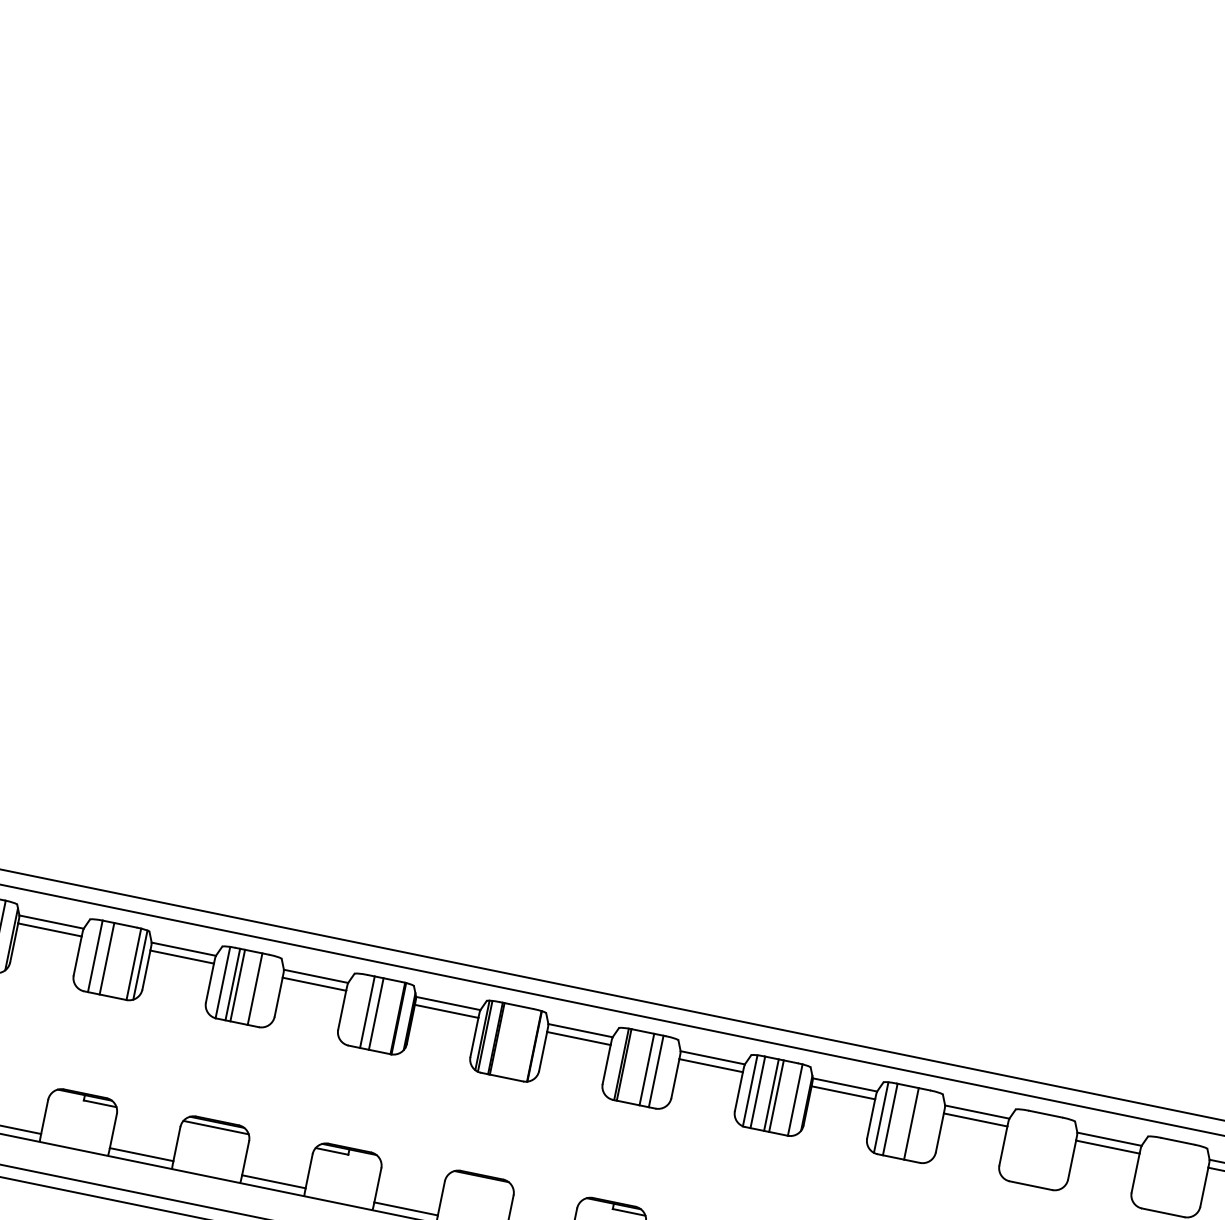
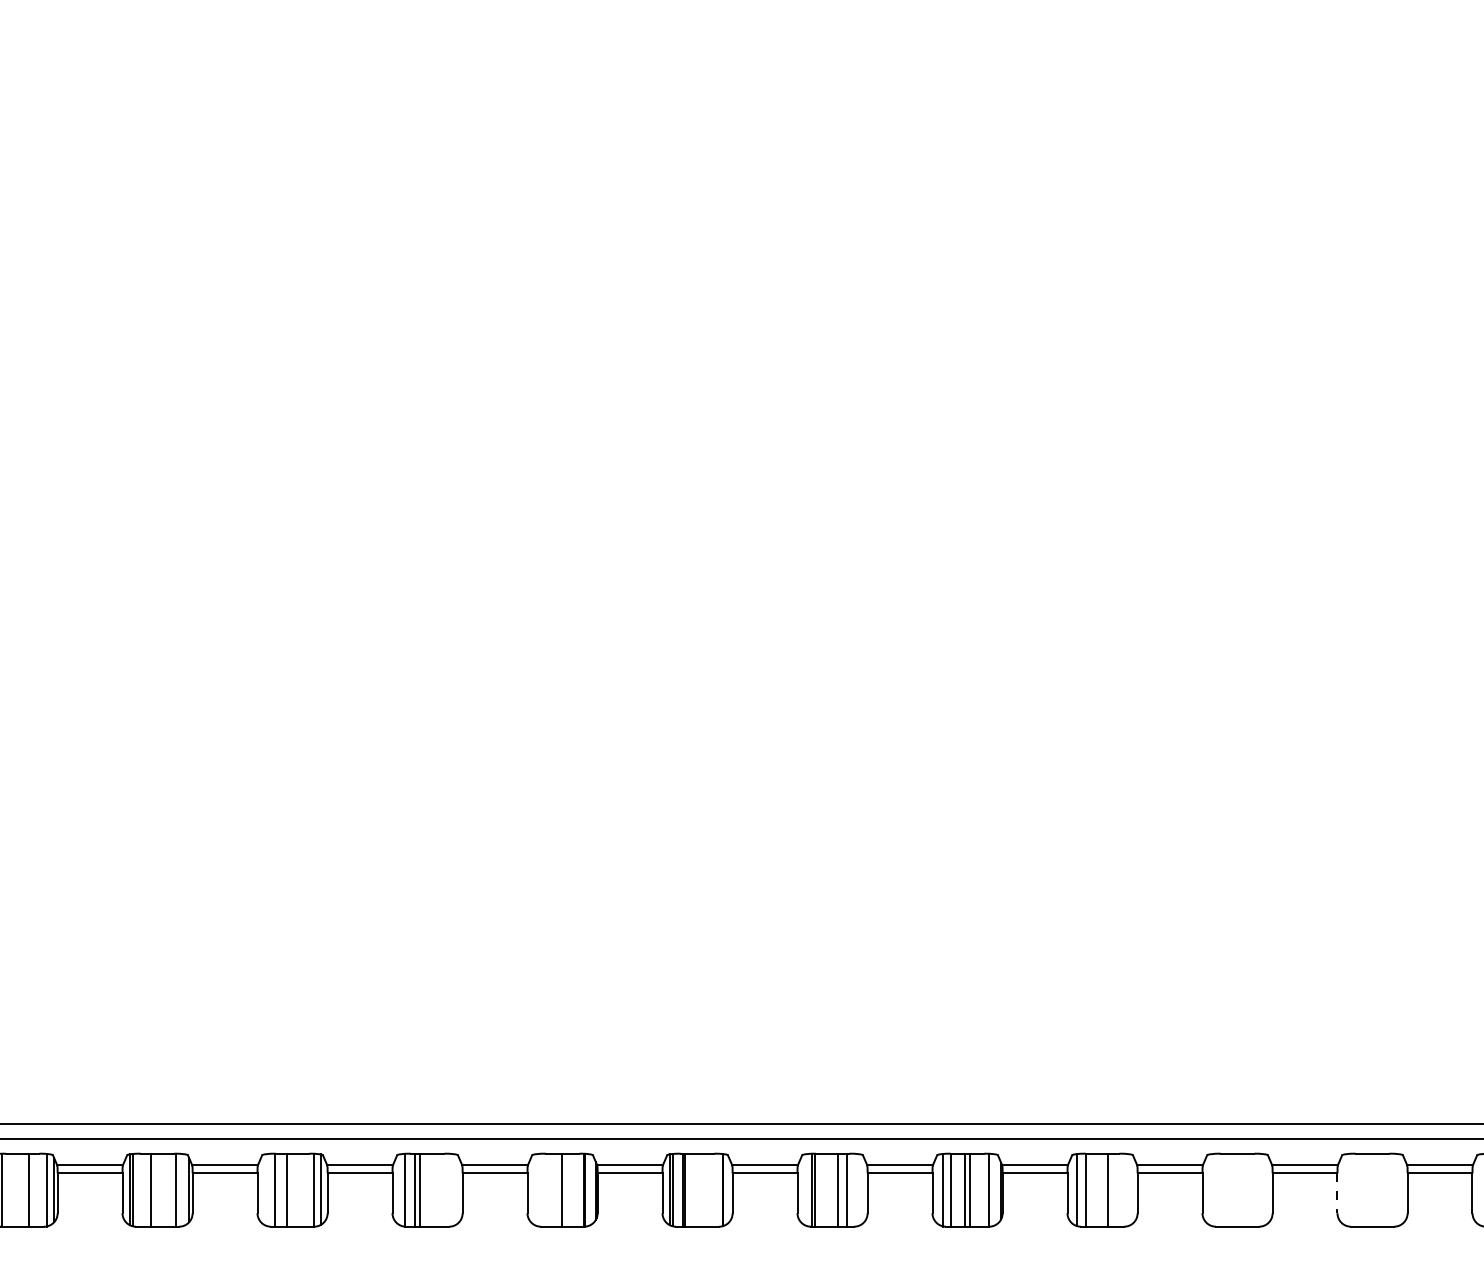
line: (254, 988) -> (437, 1189), removed
line: (367, 1011) -> (552, 1189), removed
line: (1135, 1173) -> (1337, 1193), solid -> dashed

